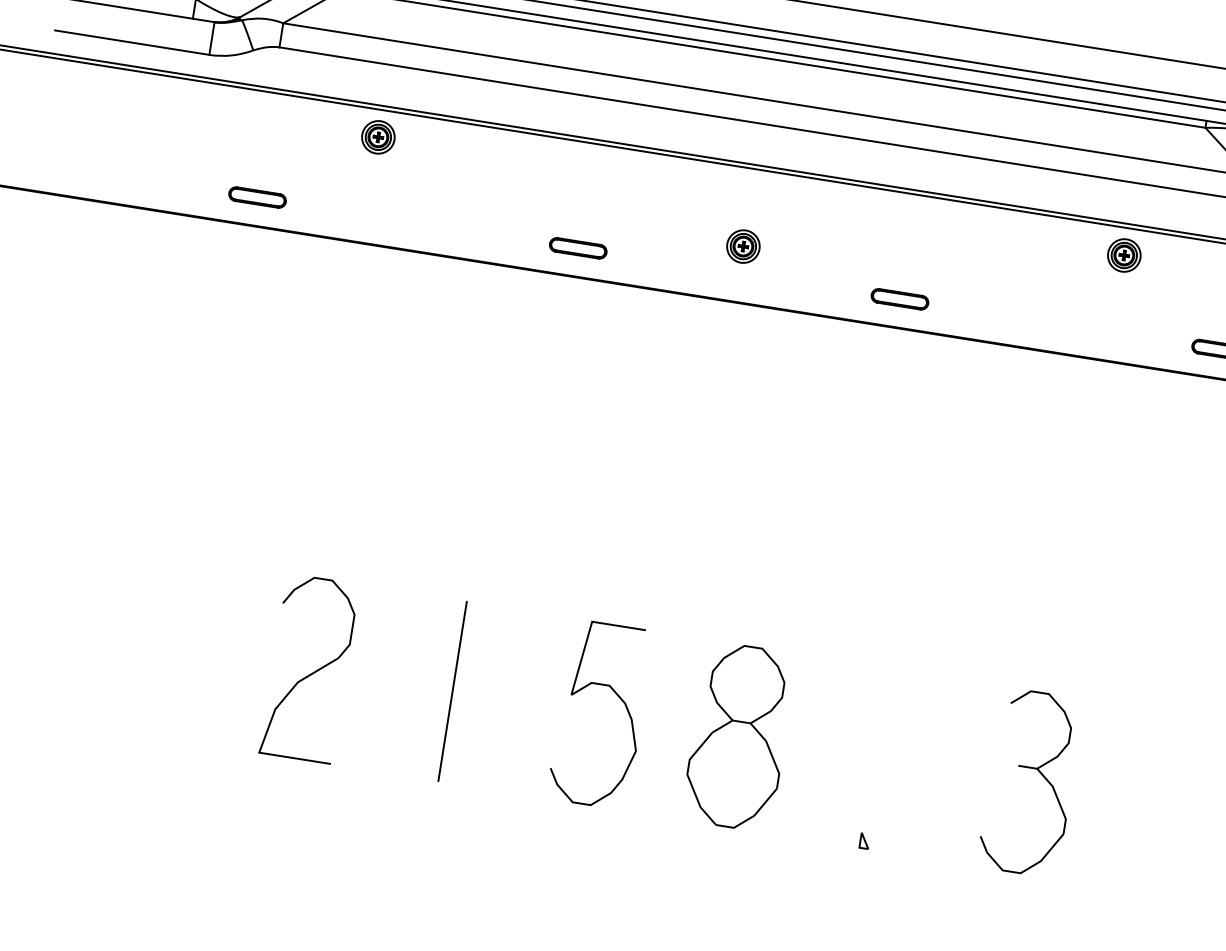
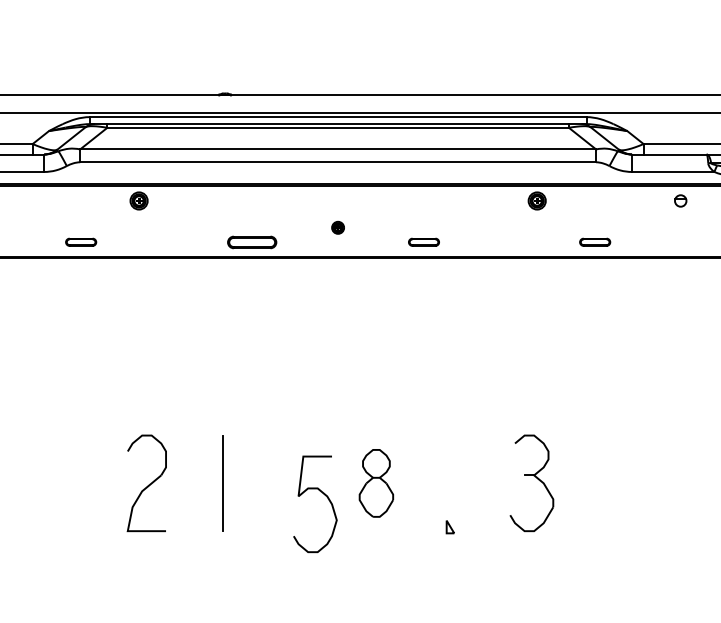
part: (742, 245) -> (337, 227), size x0.7
part: (578, 246) -> (252, 241), size x1.6
curve: (620, 700) -> (324, 495), moved
part: (739, 737) -> (376, 483), size x0.7
part: (864, 841) -> (450, 527), size x1.6

